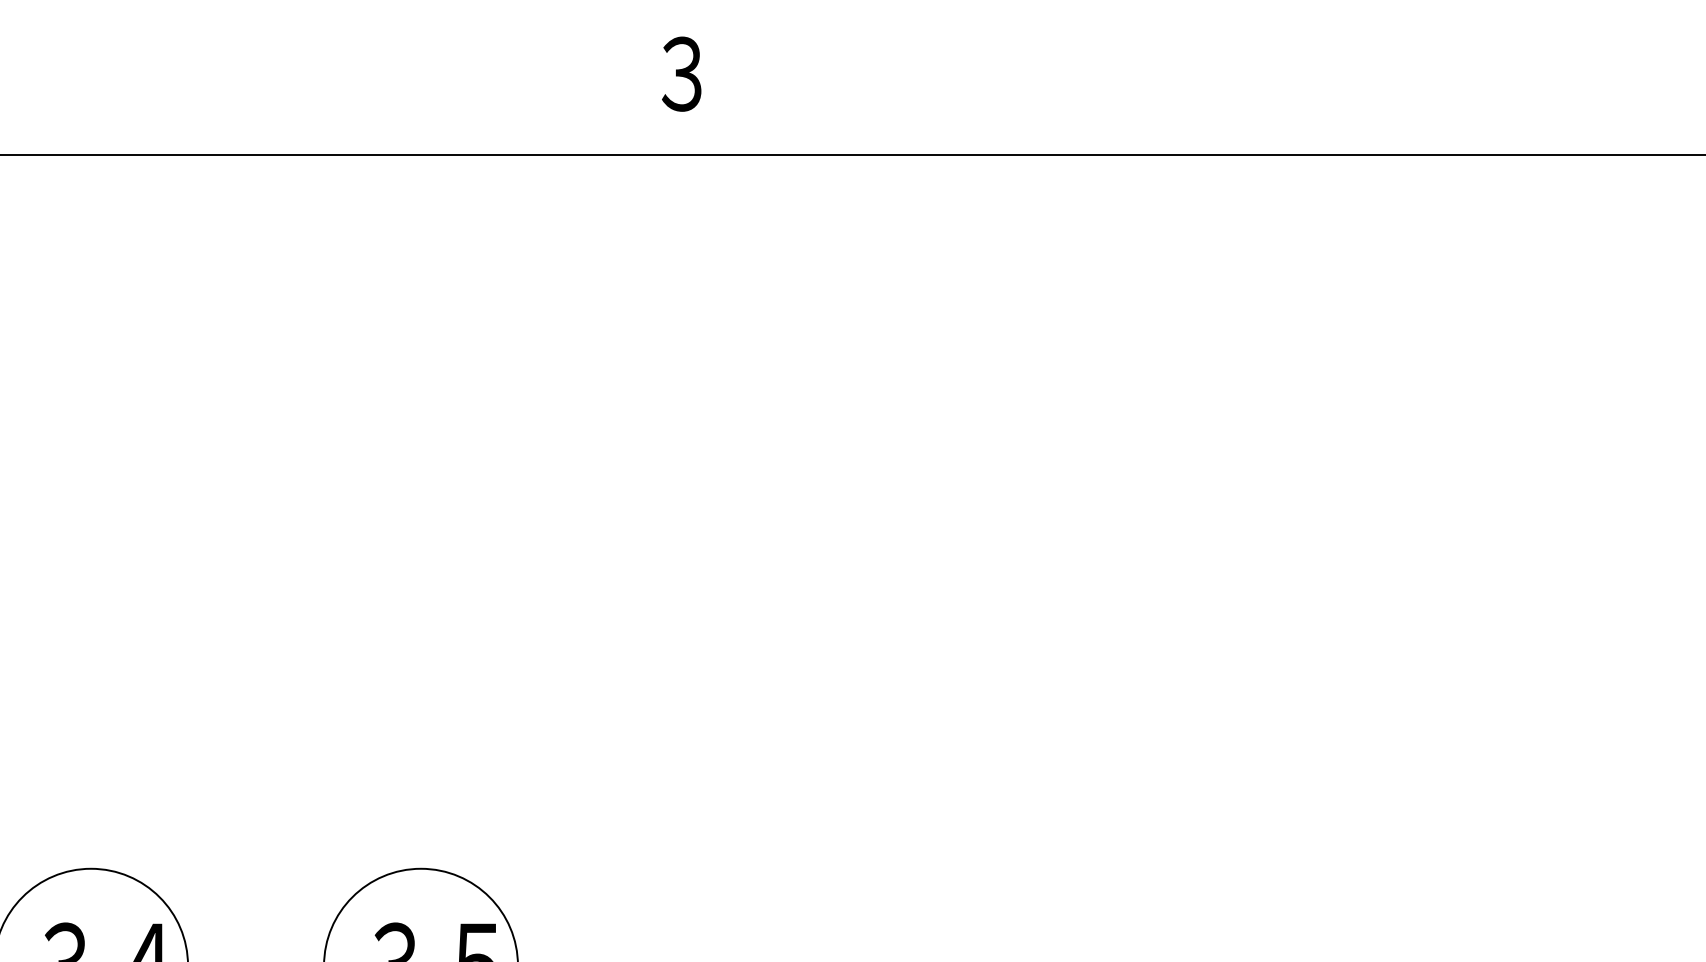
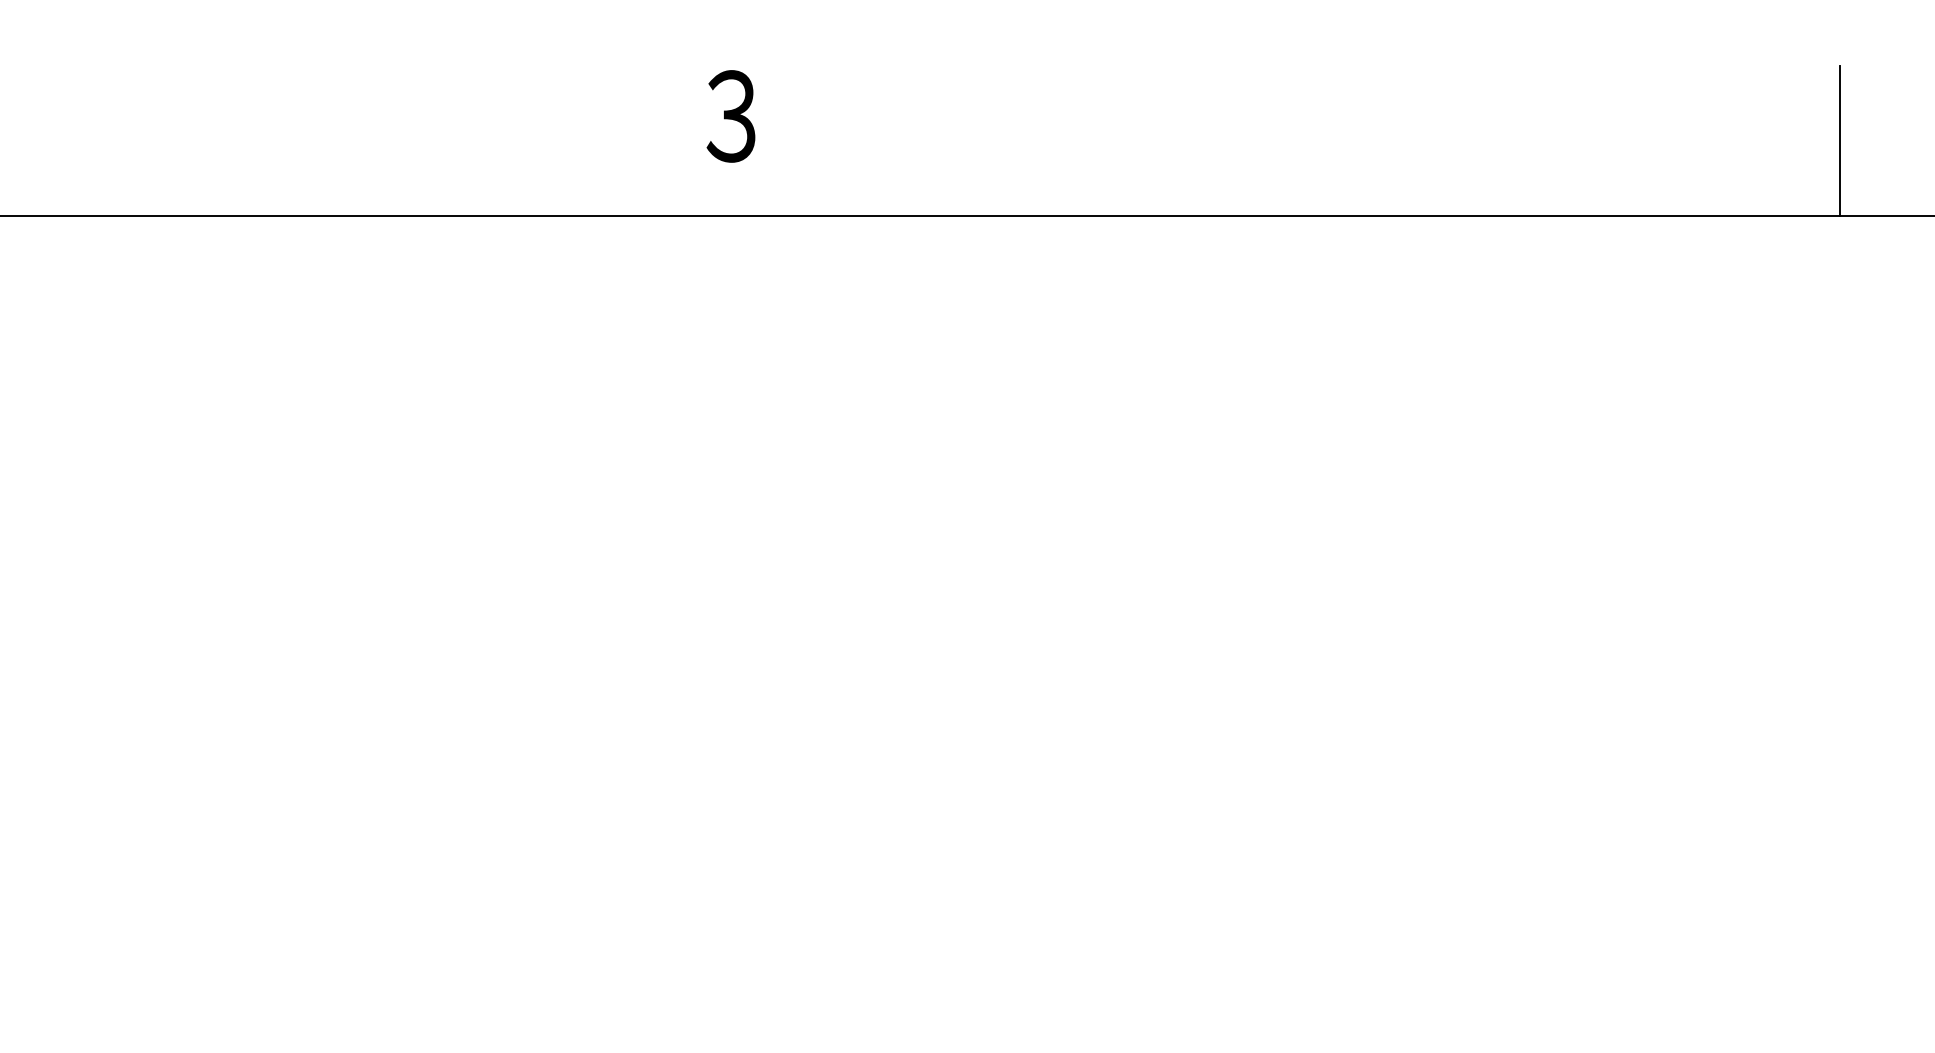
line: (1581, 93) -> (1839, 140), added

